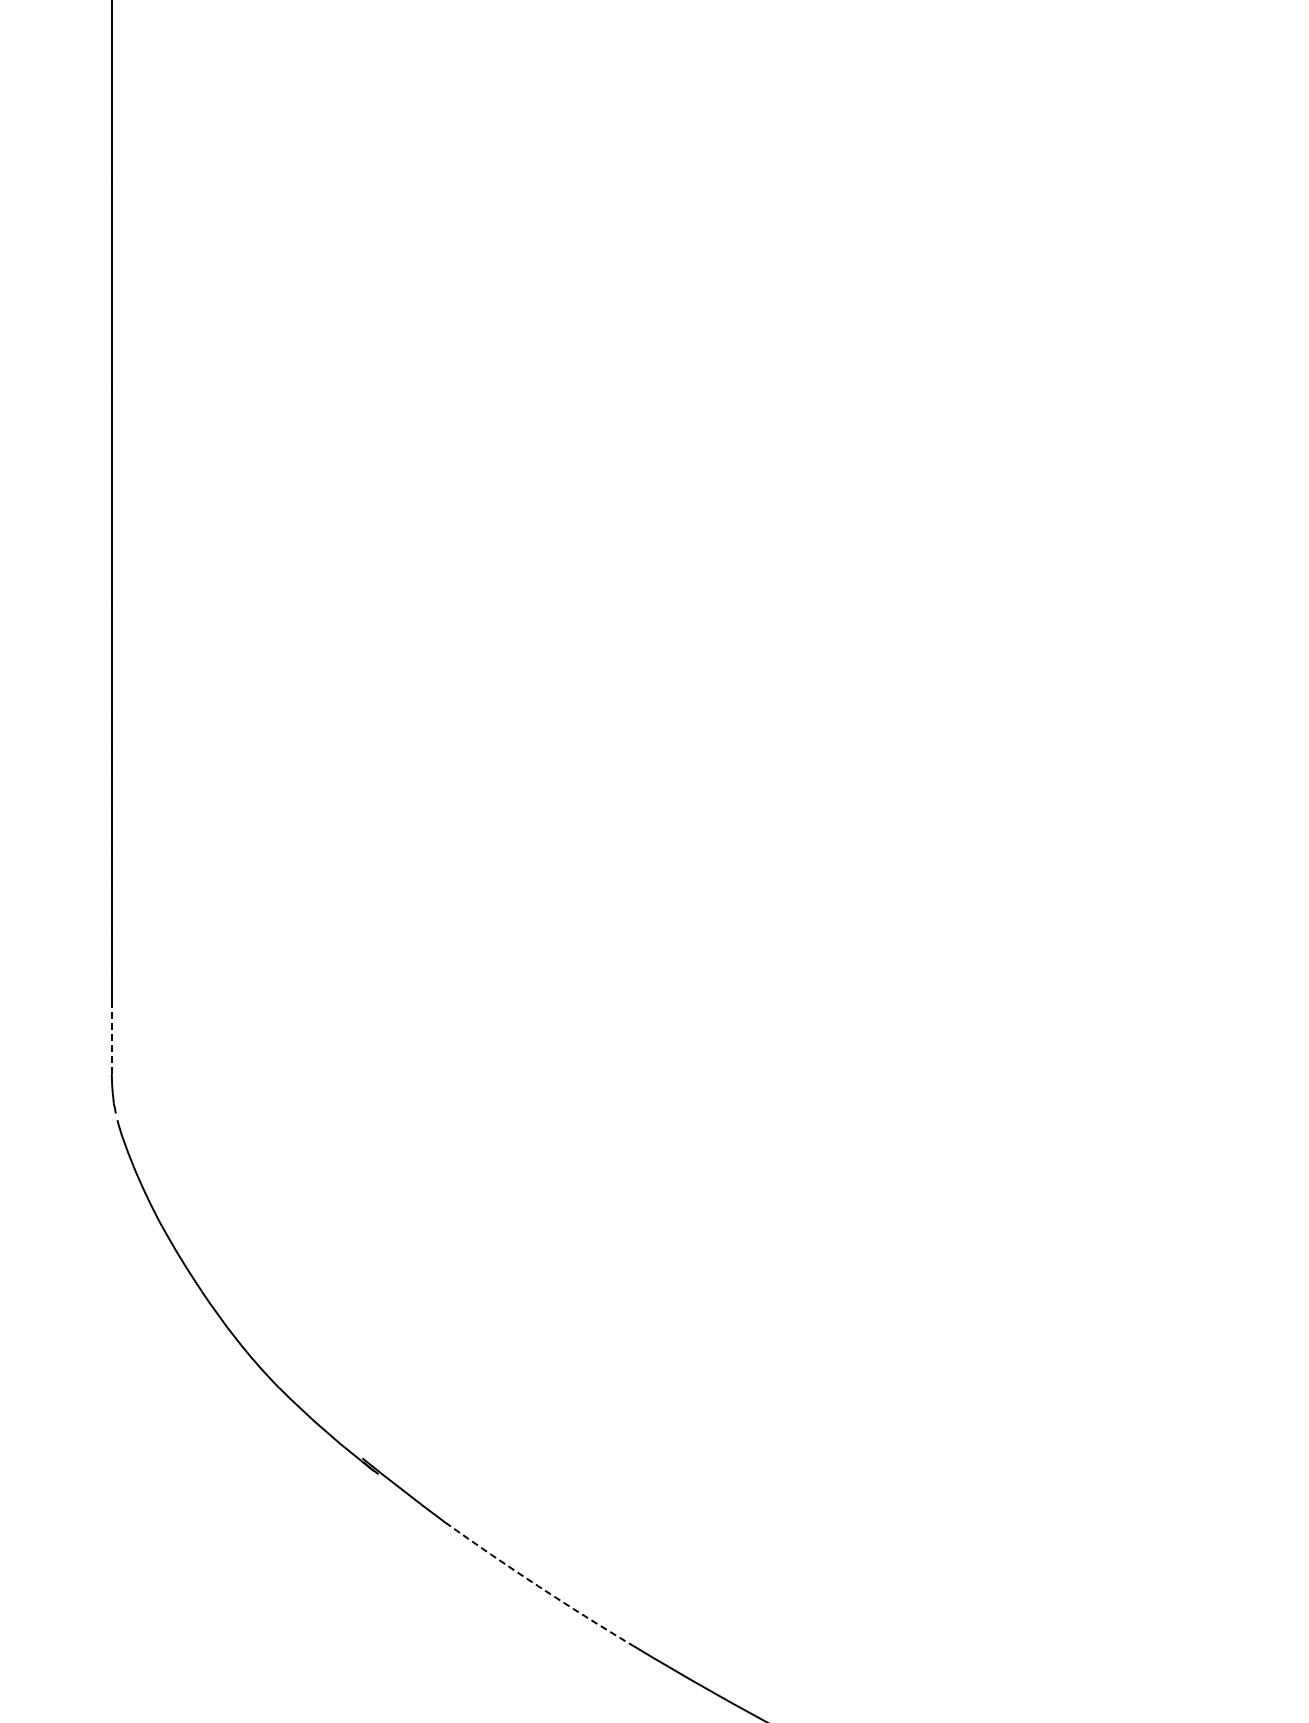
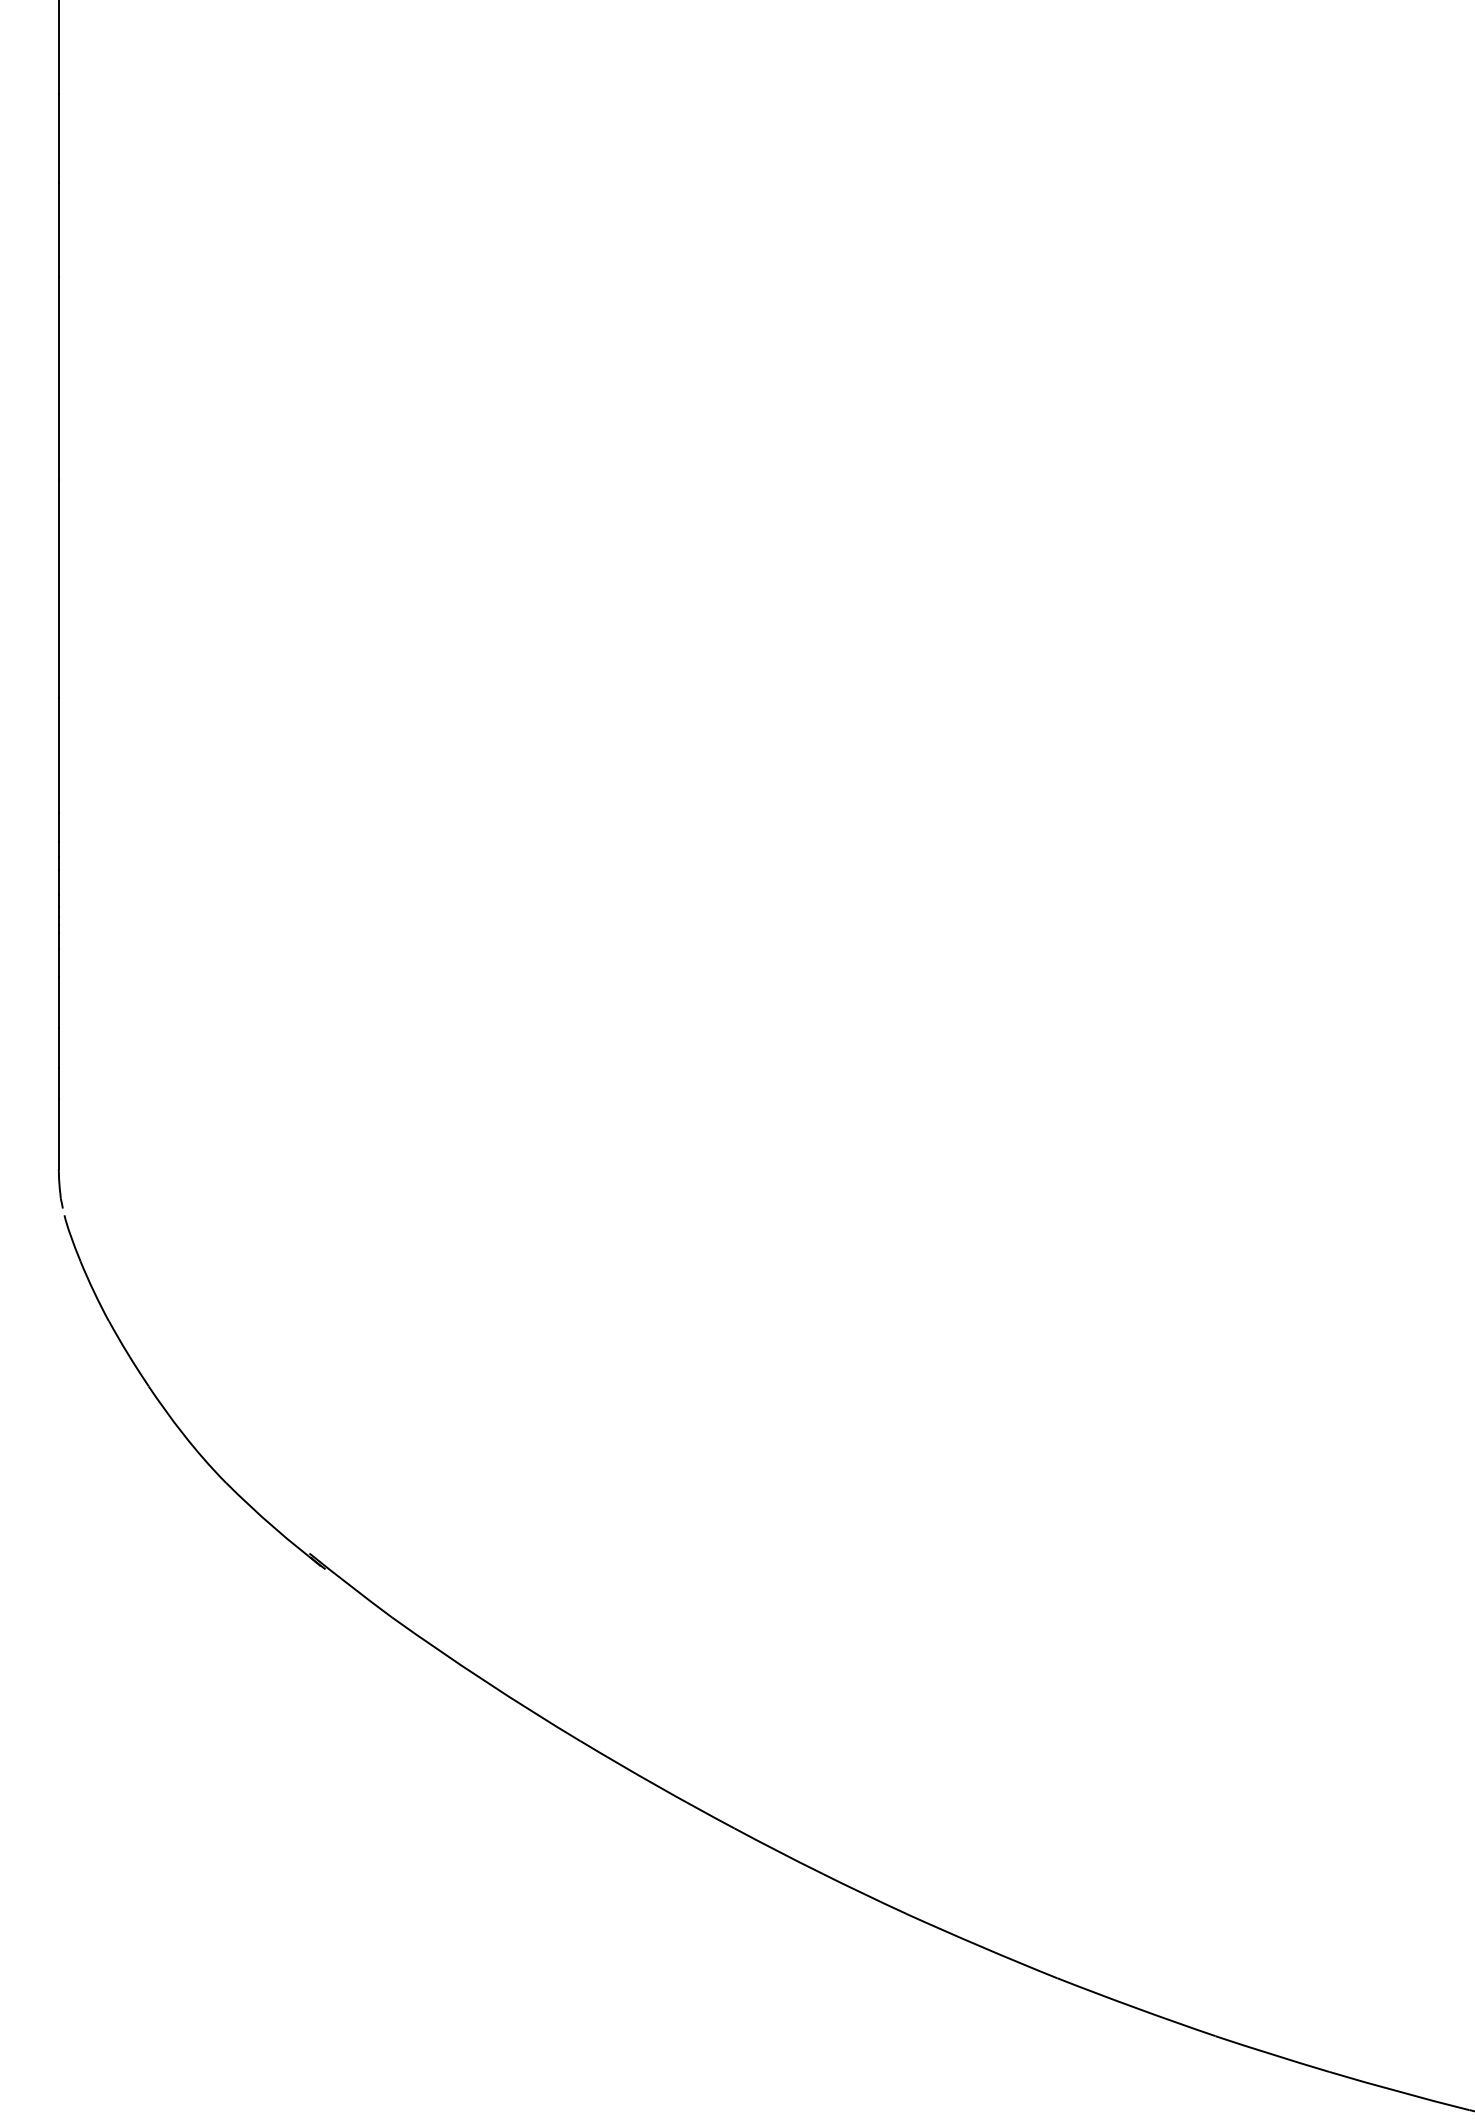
line: (111, 1038) -> (58, 1133), dashed -> solid
arc: (538, 1586) -> (485, 1681), dashed -> solid

